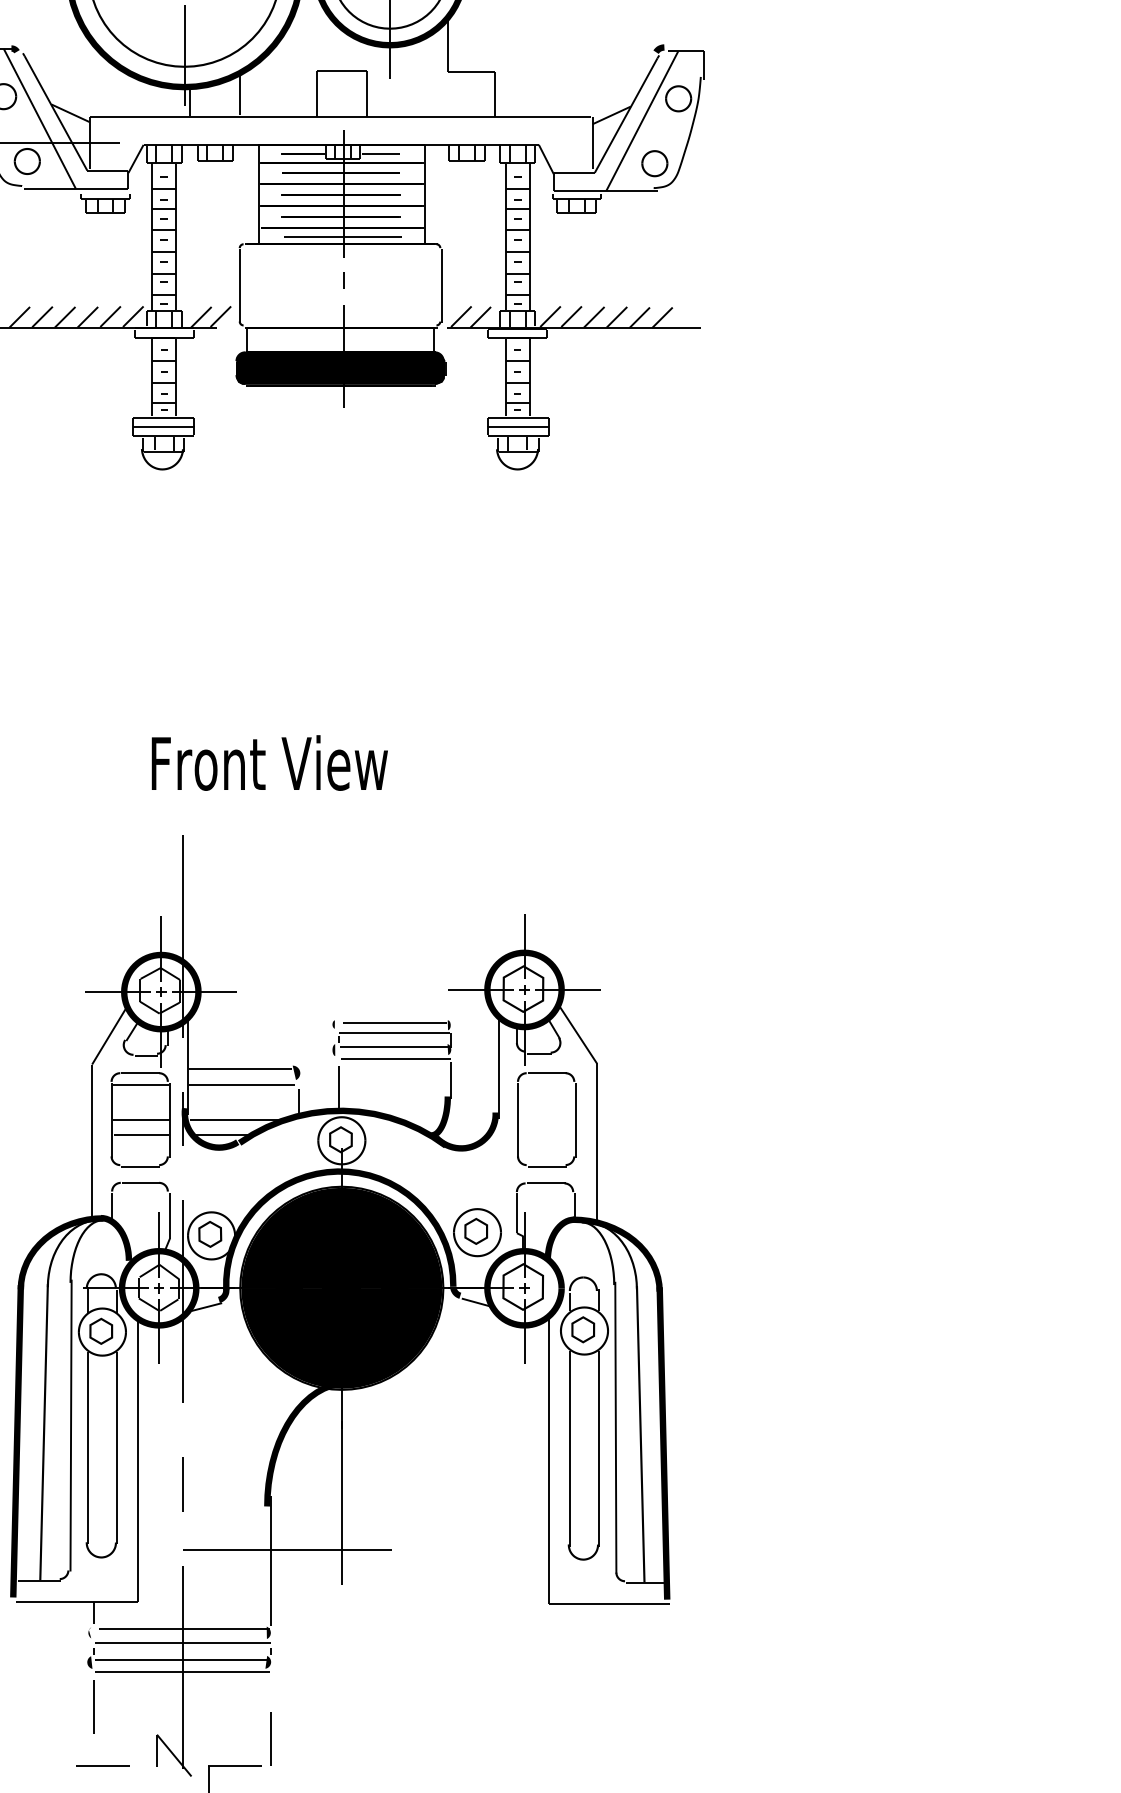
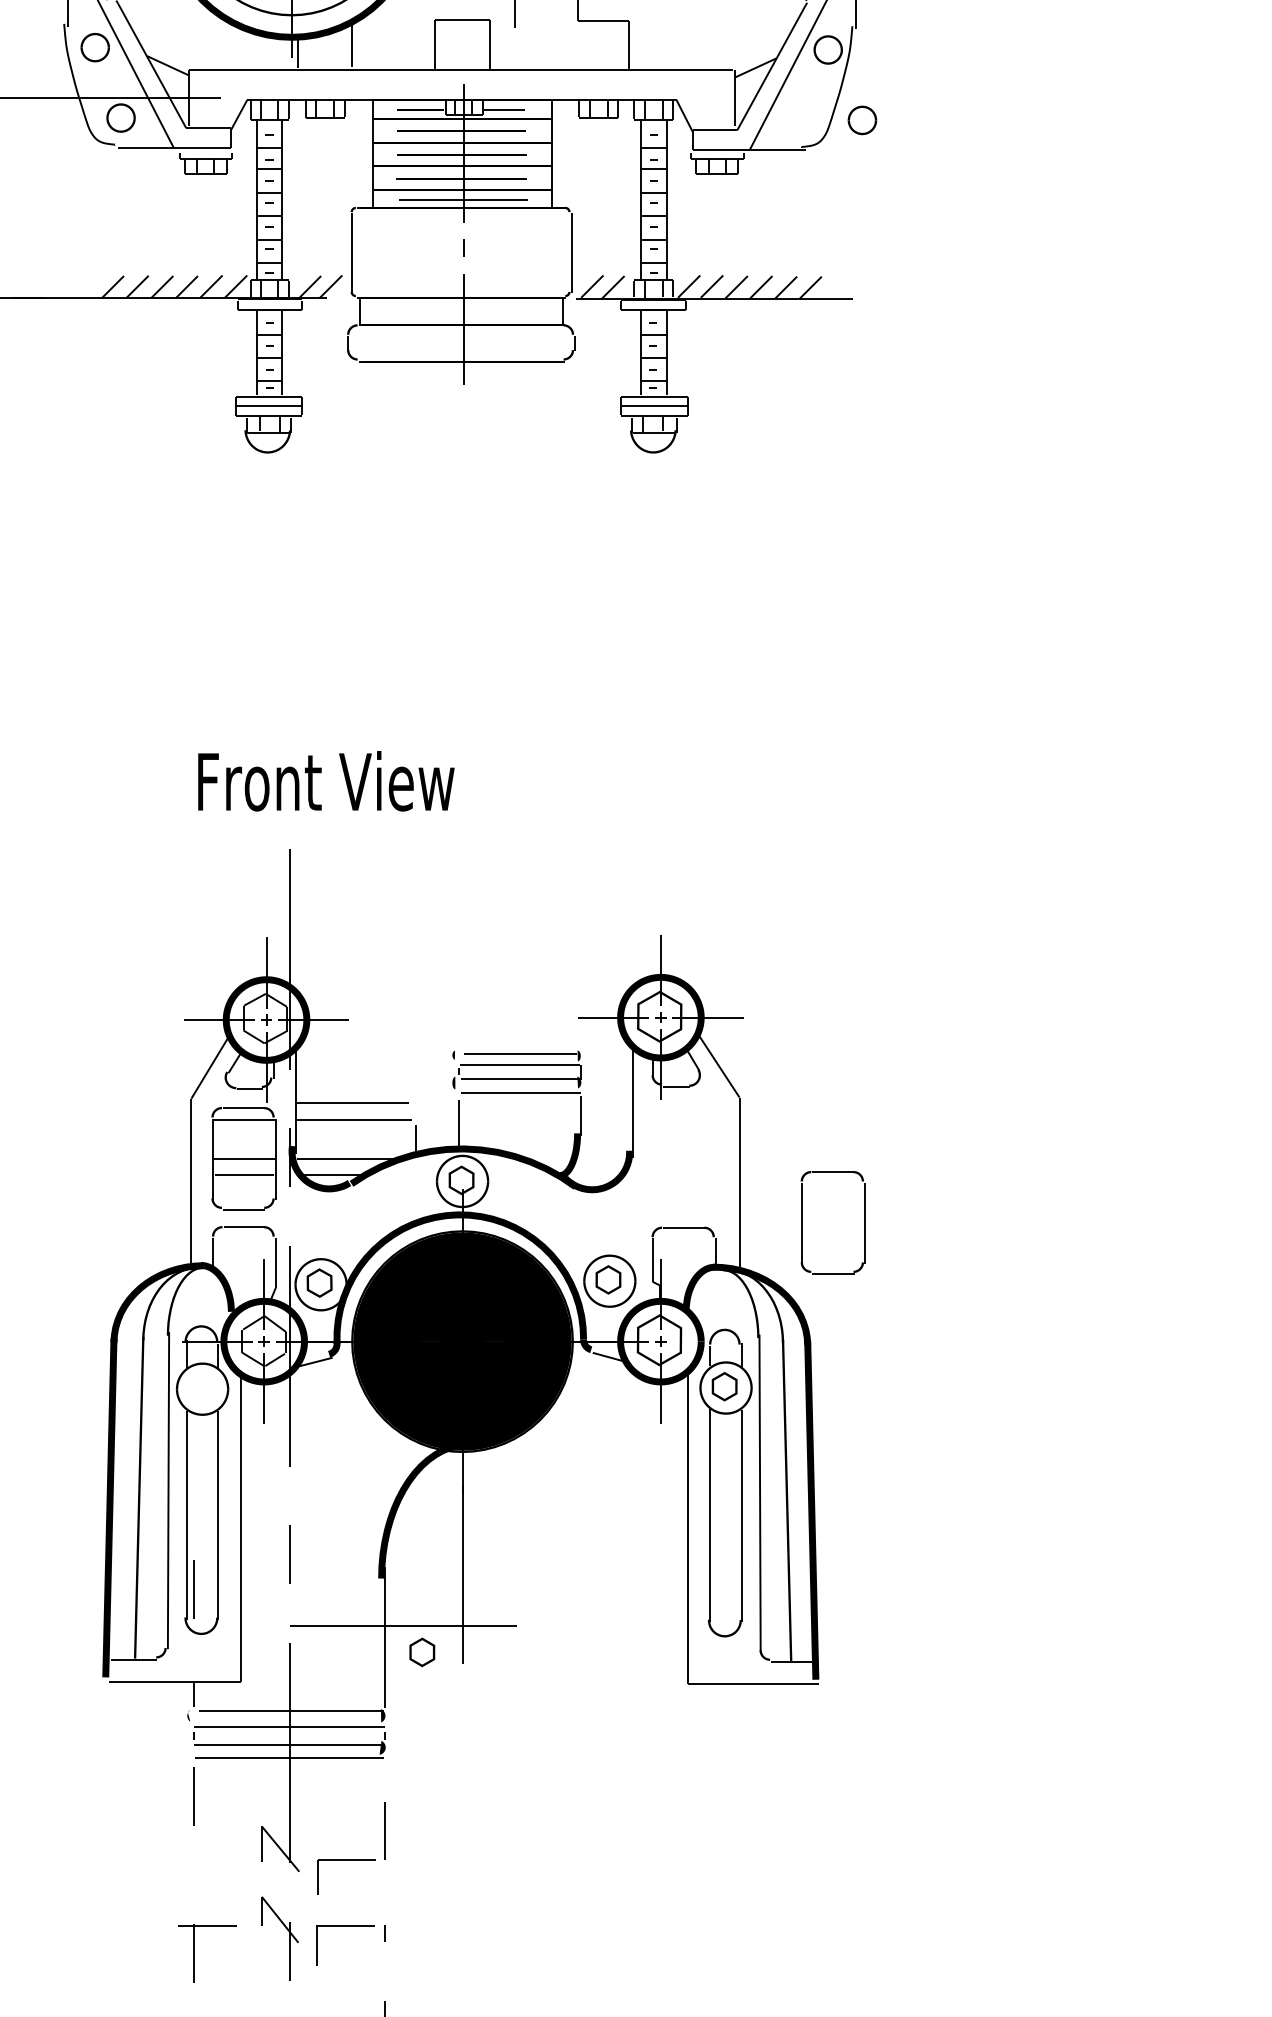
part: (654, 163) -> (862, 120), moved
fill: (340, 368) -> (461, 342), removed
text: (269, 763) -> (326, 781), moved
fill: (296, 1072) -> (413, 1107), removed
part: (518, 1119) -> (802, 1222), moved
part: (101, 1331) -> (422, 1652), moved
line: (94, 1516) -> (193, 1589), added
fill: (89, 1662) -> (188, 1748), removed
line: (103, 1765) -> (203, 1859), removed

